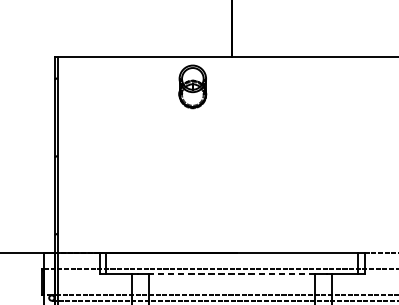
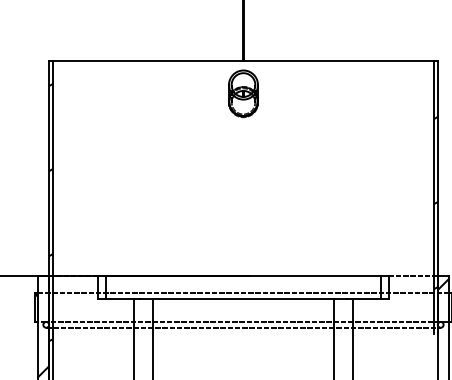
part: (192, 86) -> (243, 93), moved
line: (232, 274) -> (243, 298), dashed -> solid

